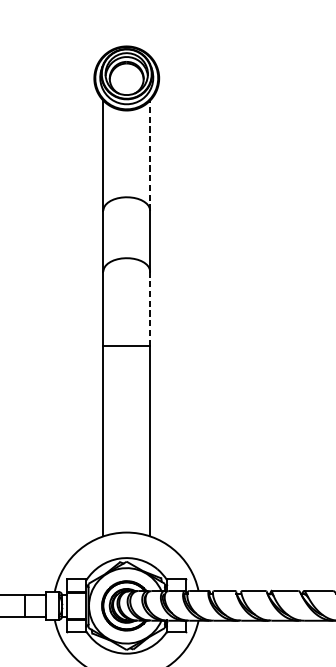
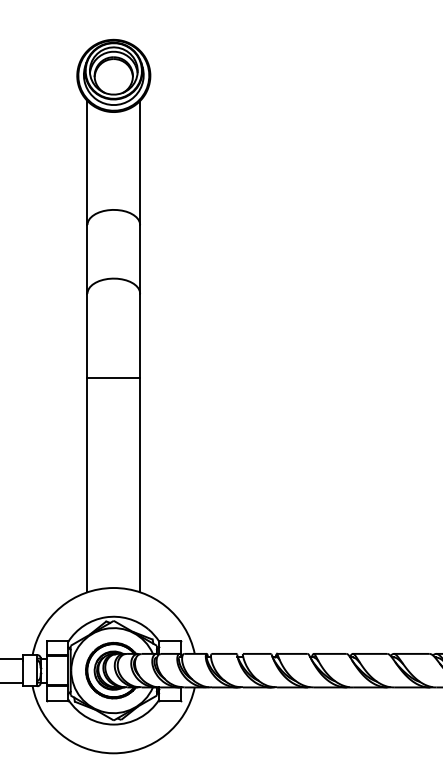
line: (150, 155) -> (140, 162), dashed -> solid
line: (150, 308) -> (140, 335), dashed -> solid

